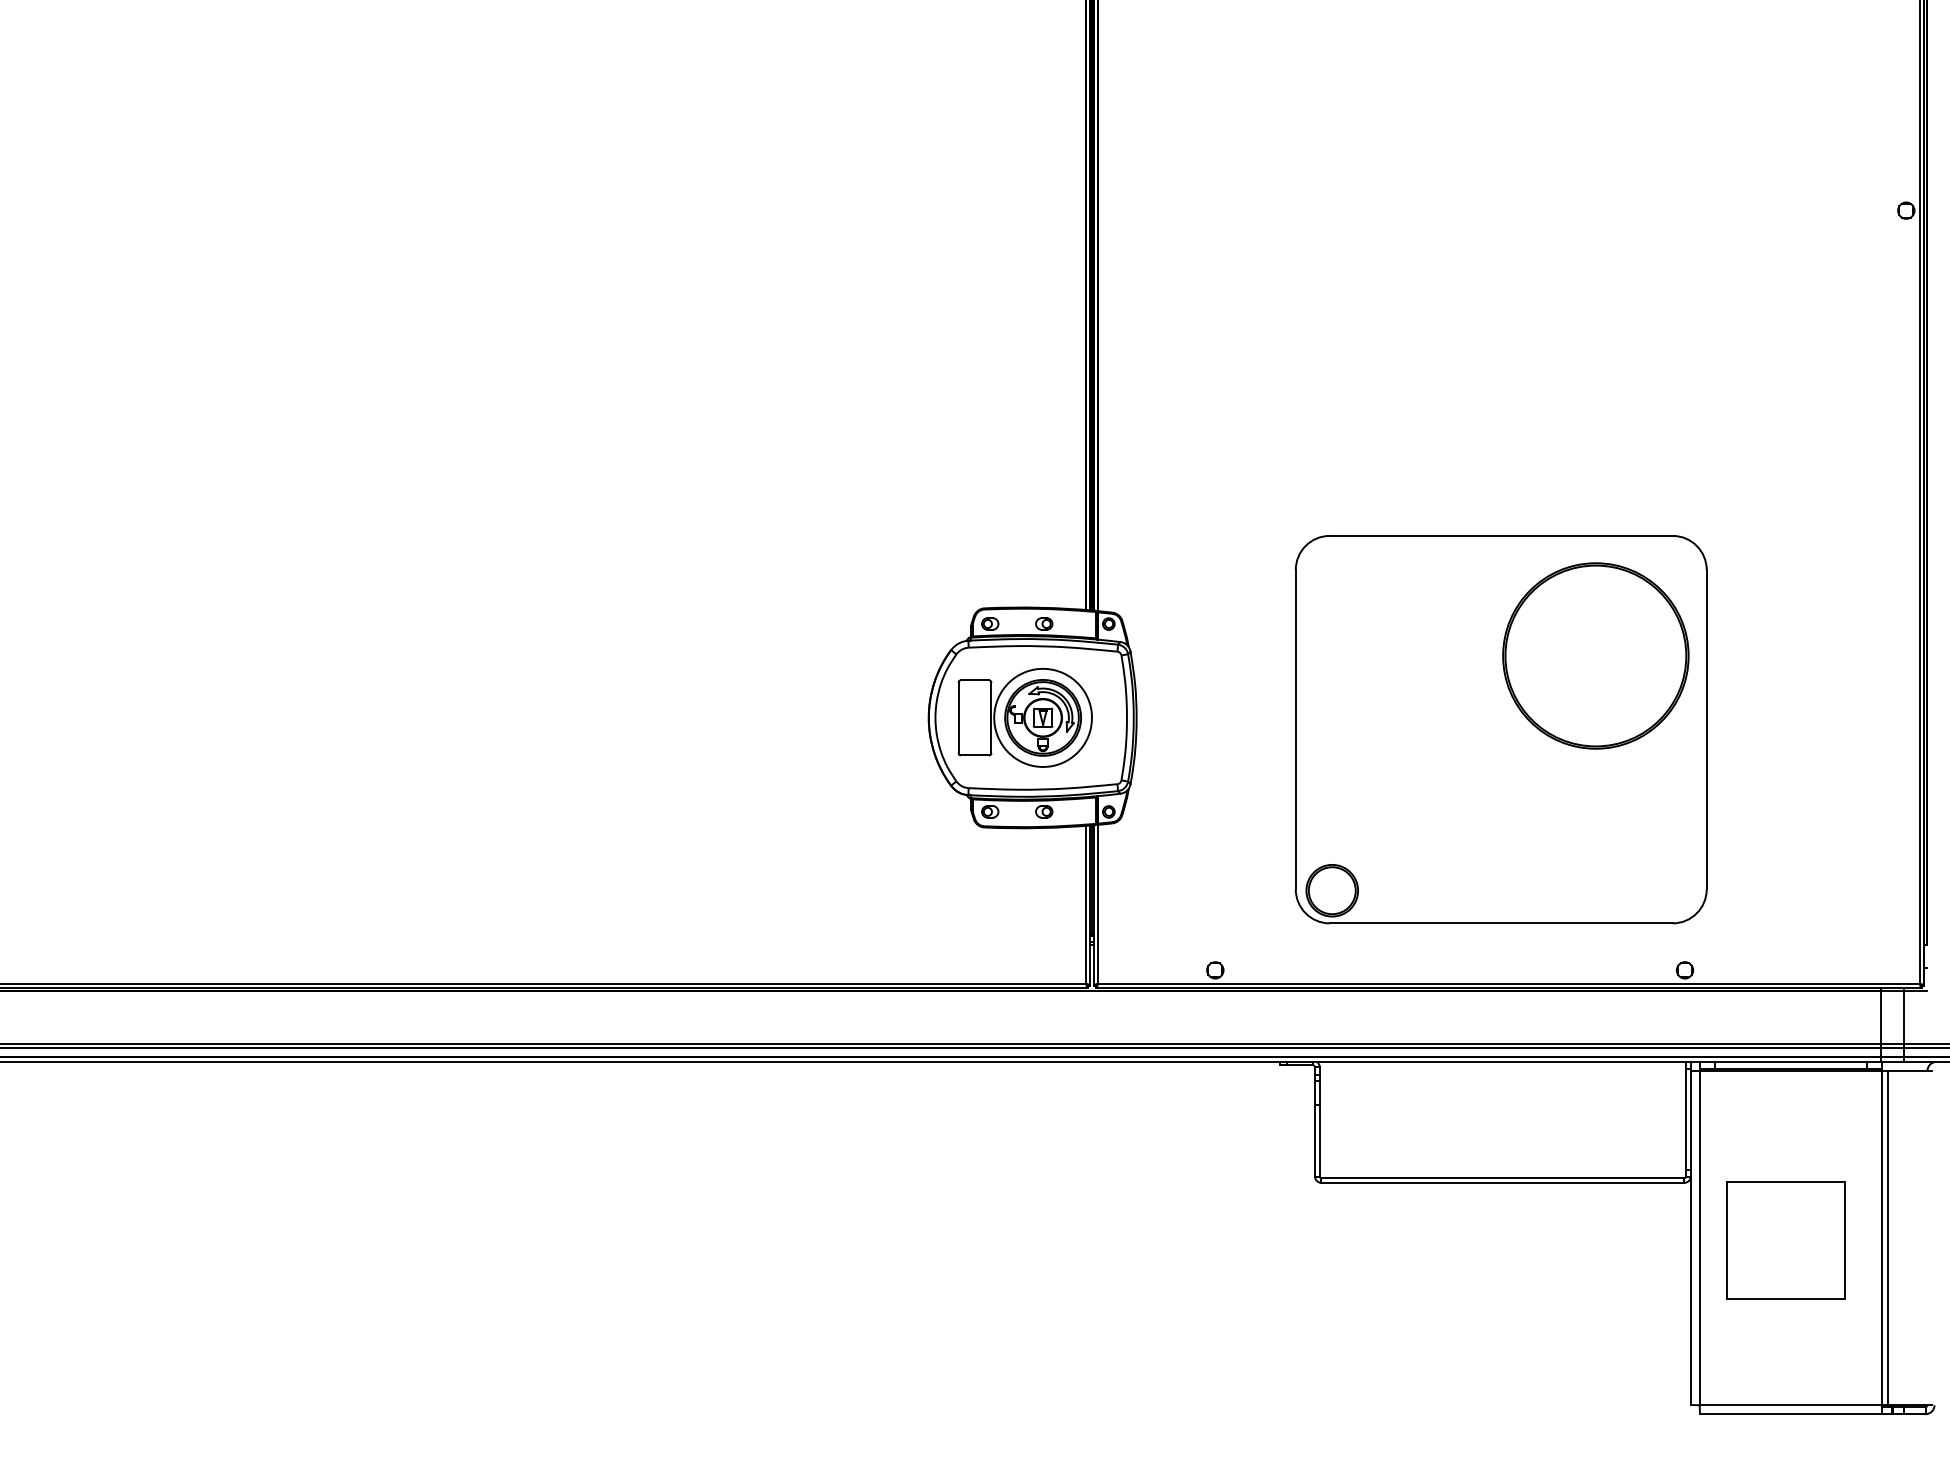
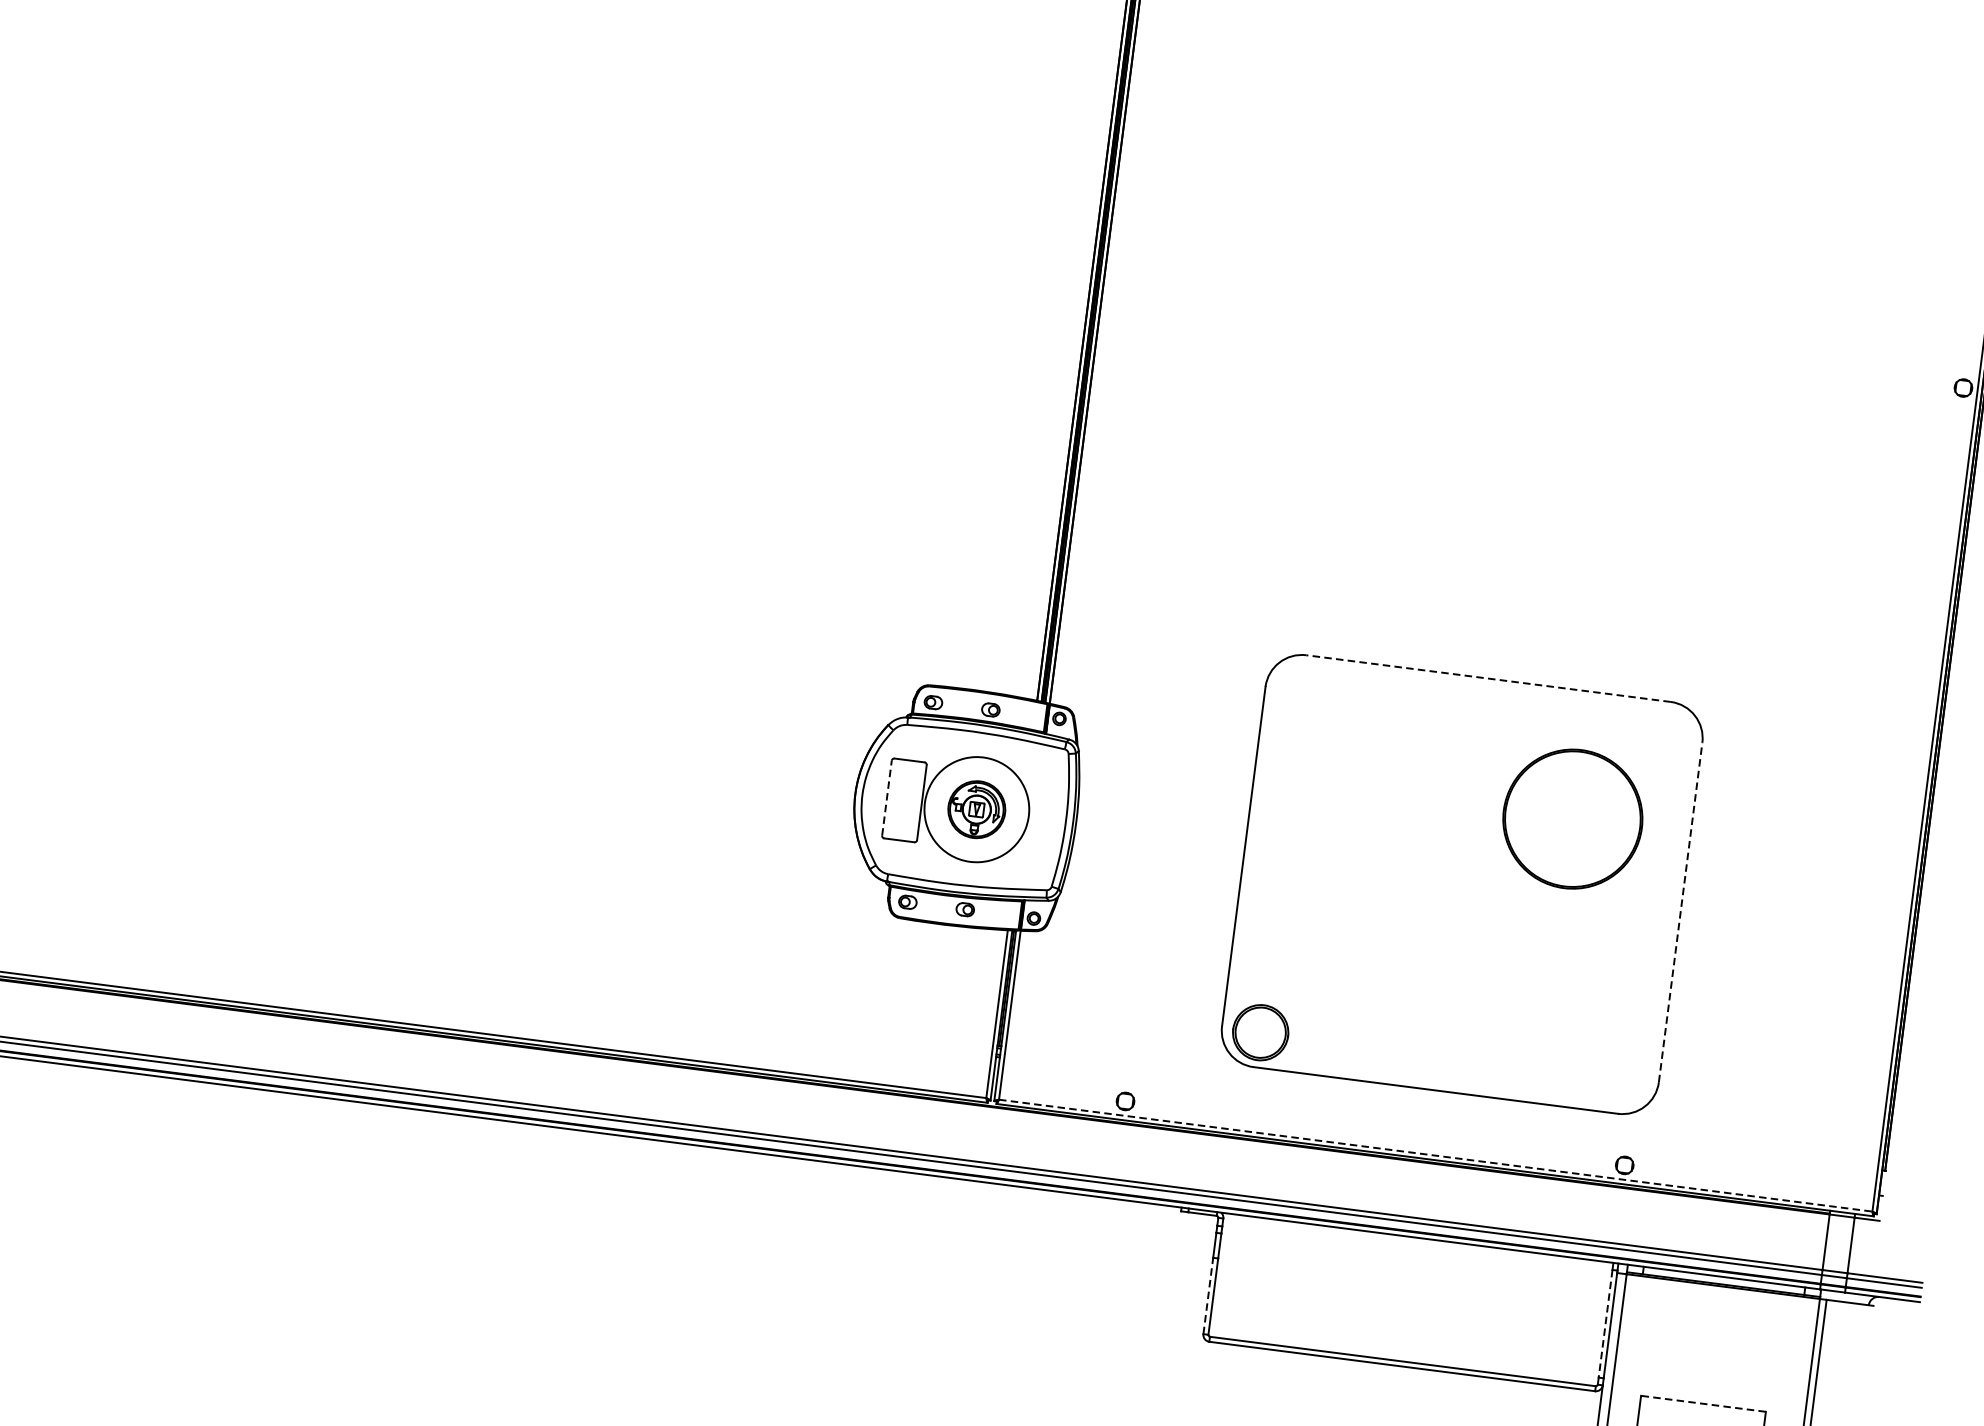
line: (1500, 535) -> (1487, 678), solid -> dashed
part: (1595, 655) -> (1572, 818), size x0.7
line: (958, 717) -> (886, 797), solid -> dashed
part: (1042, 717) -> (976, 809), size x0.7
line: (1706, 729) -> (1680, 912), solid -> dashed
line: (1508, 983) -> (1435, 1155), solid -> dashed
line: (1686, 1119) -> (1606, 1324), solid -> dashed
line: (1315, 1140) -> (1208, 1295), solid -> dashed
line: (1786, 1181) -> (1703, 1403), solid -> dashed

